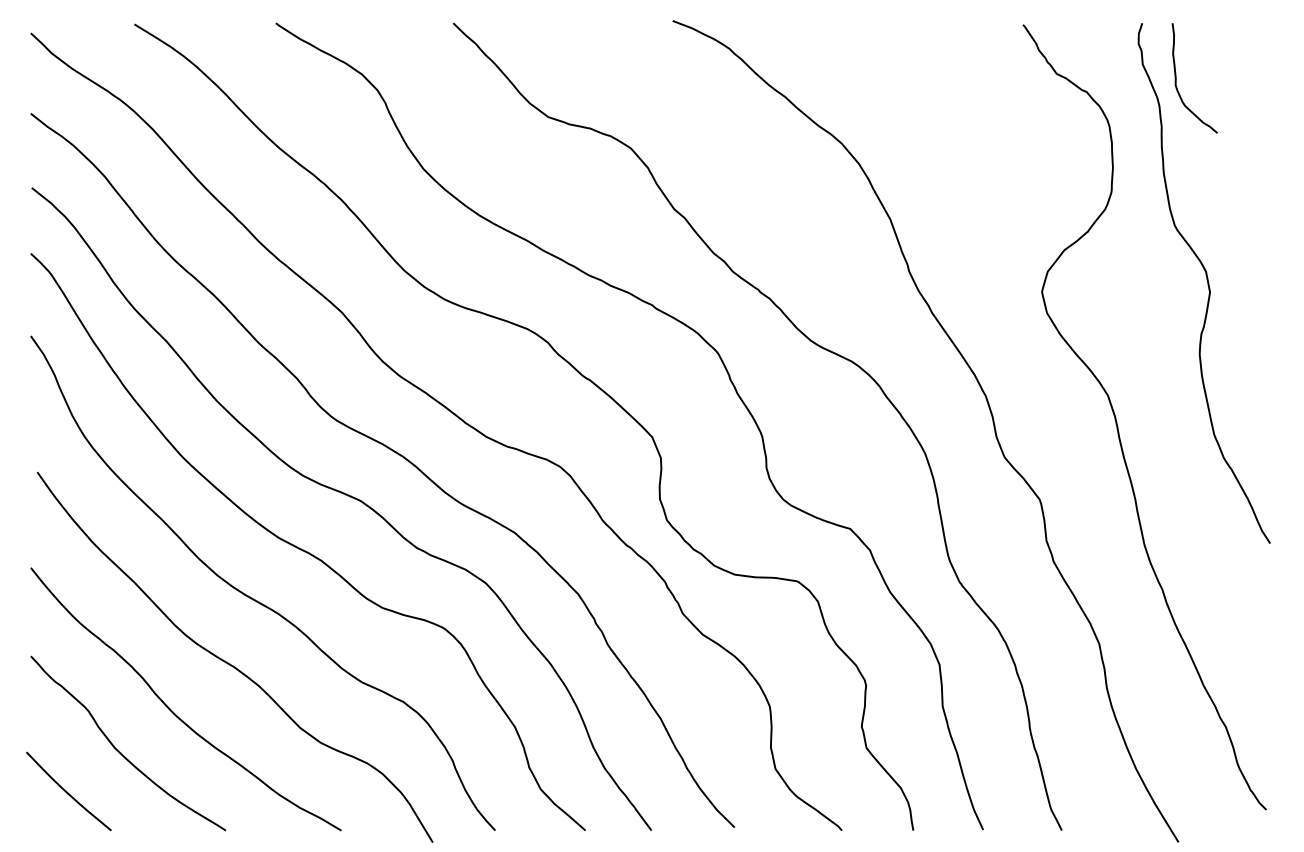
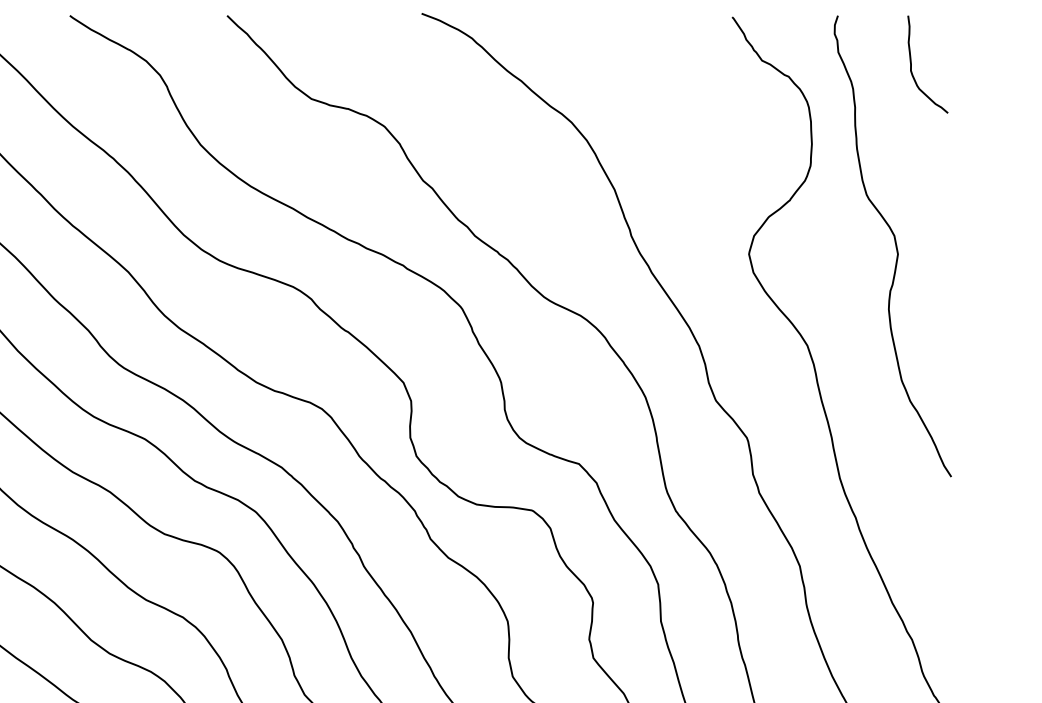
curve: (1176, 78) -> (911, 64), moved

